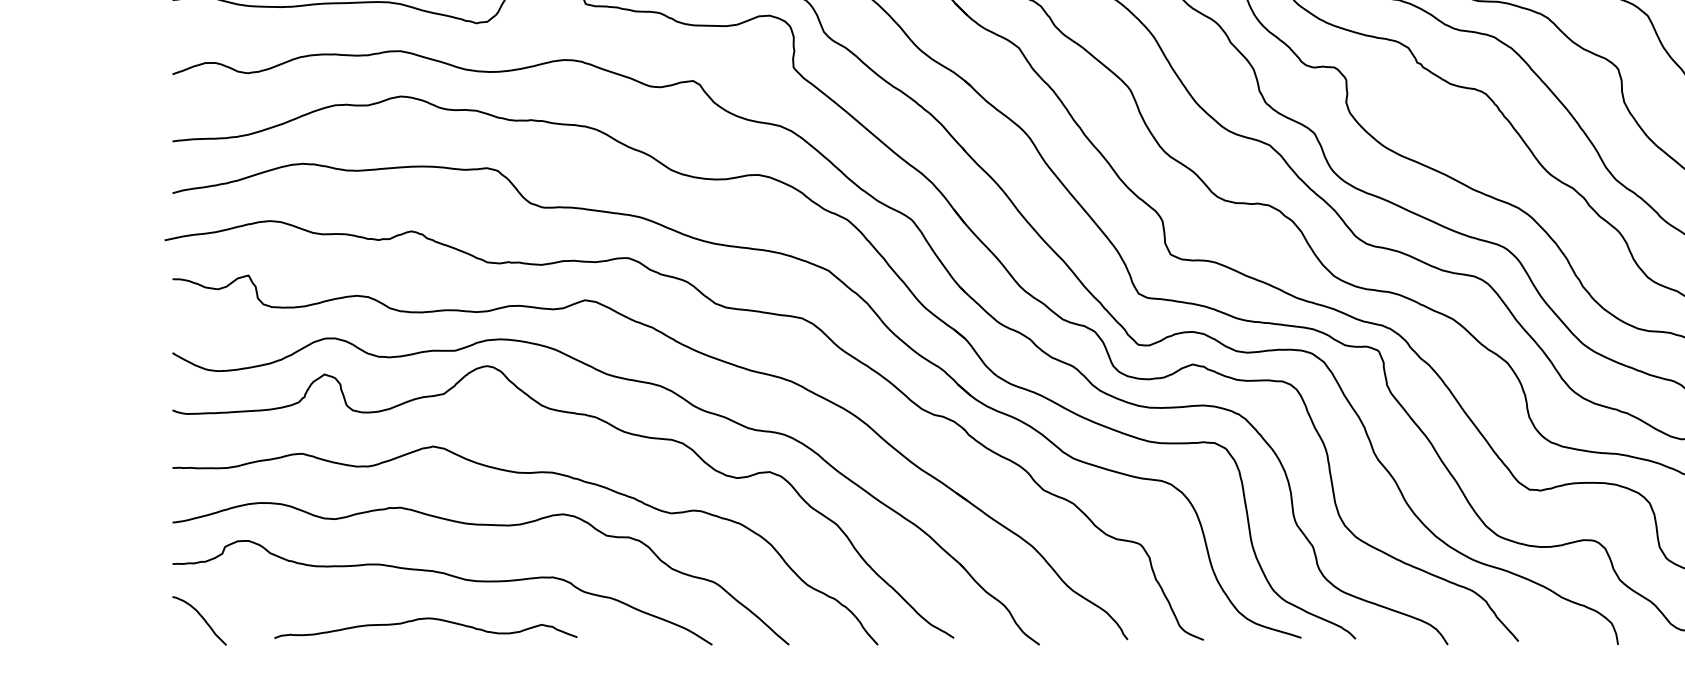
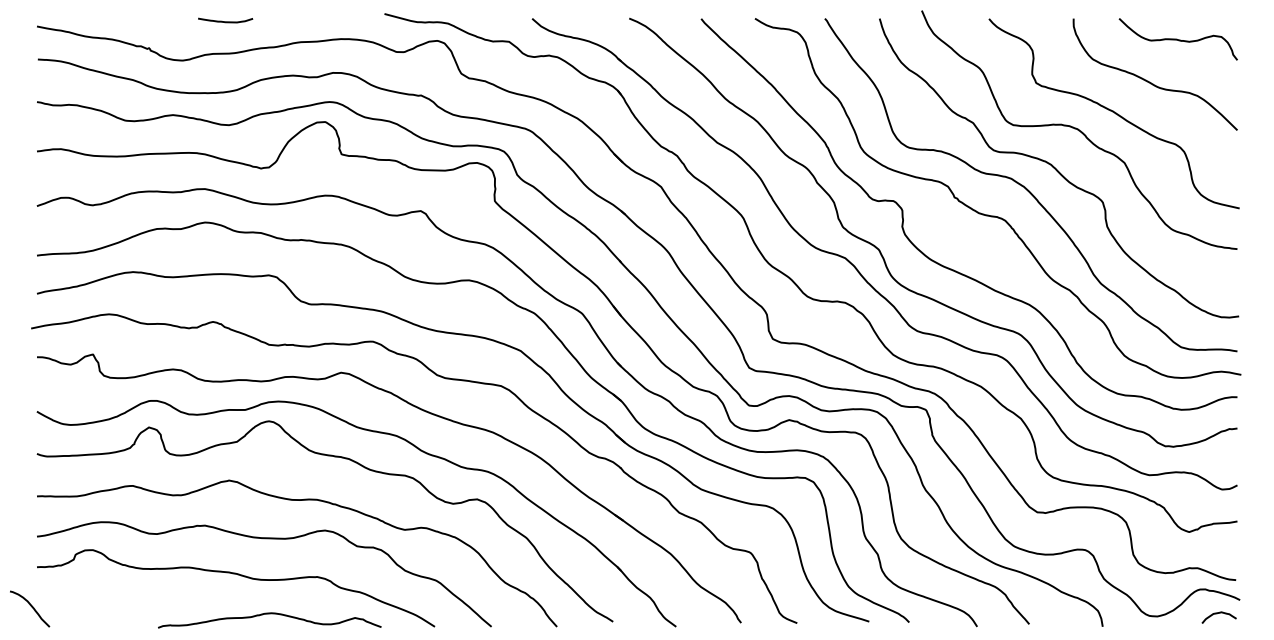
curve: (201, 618) -> (31, 607), moved
curve: (425, 620) -> (269, 614), moved

